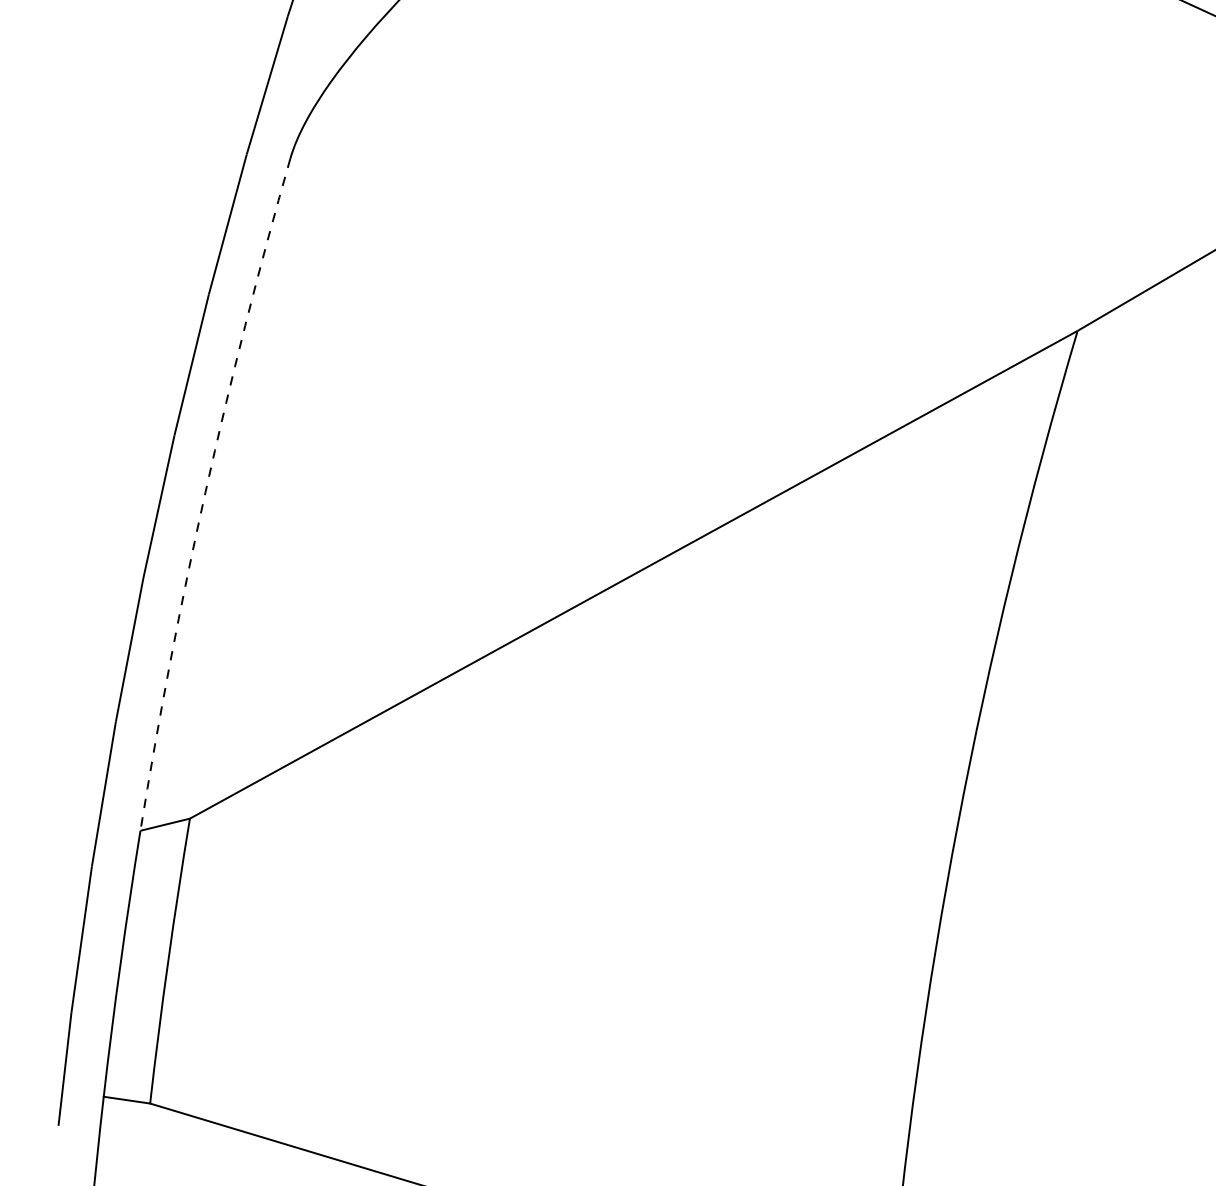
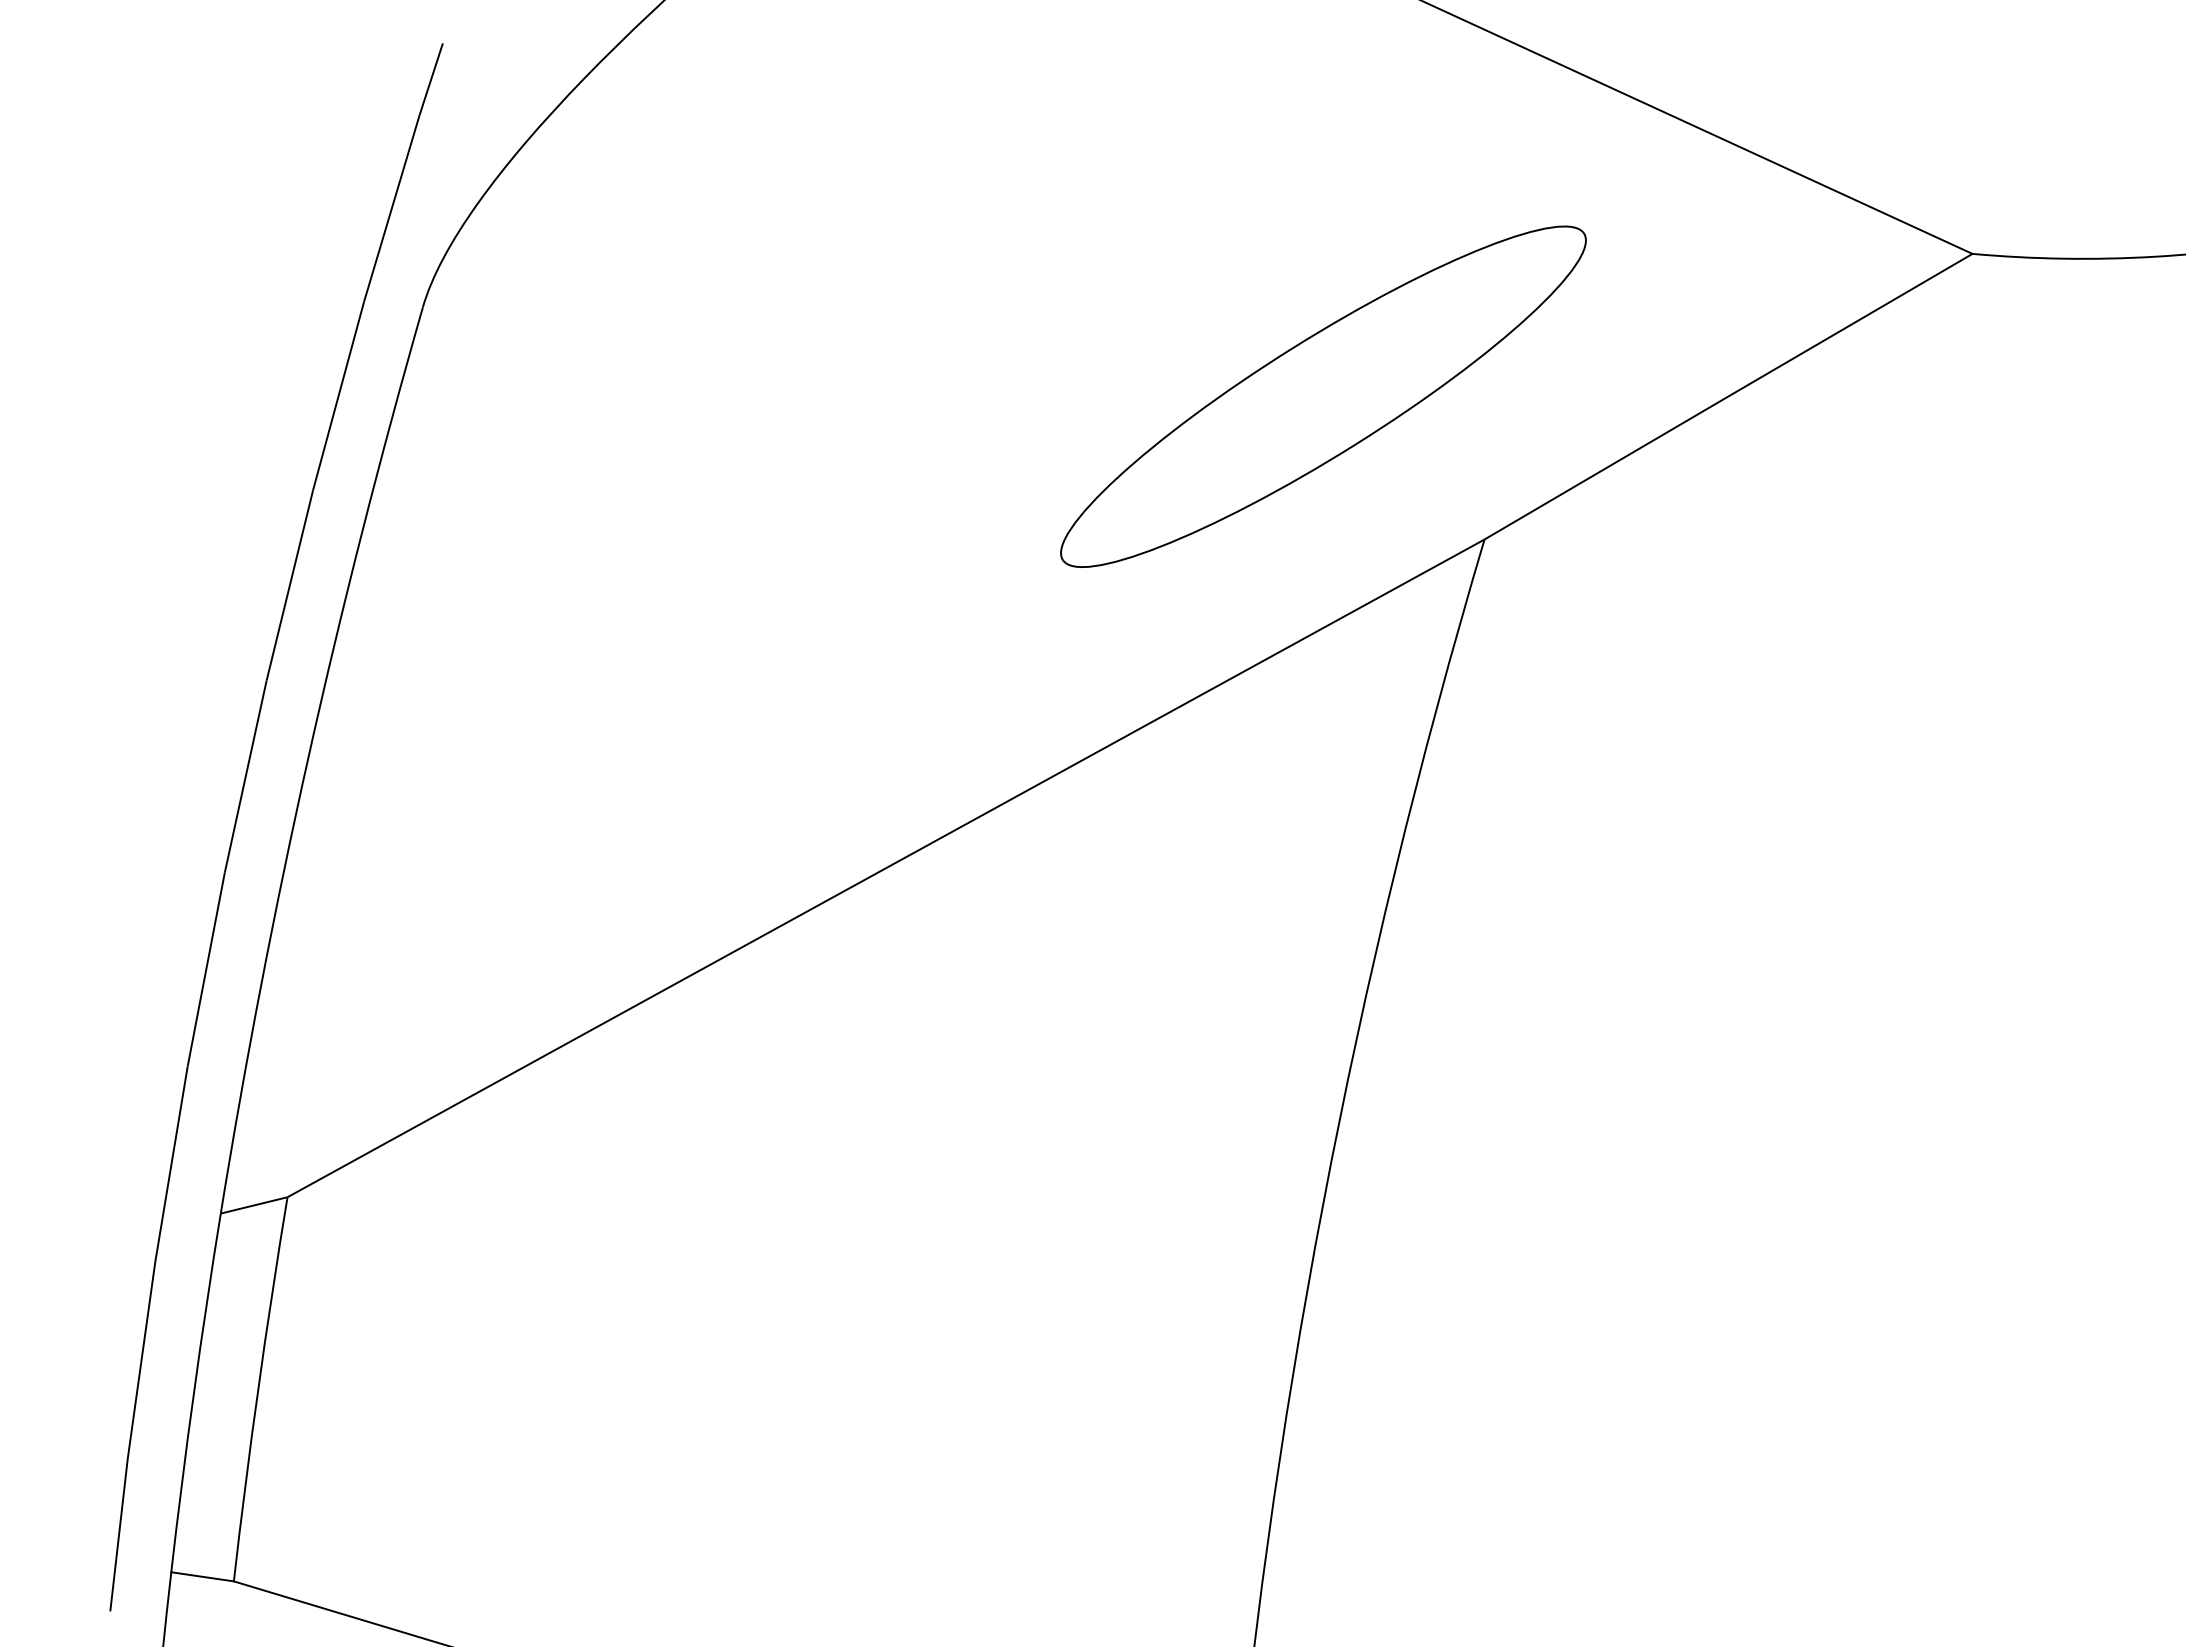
part: (958, 224) -> (1323, 396), added
arc: (205, 492) -> (308, 757), dashed -> solid

